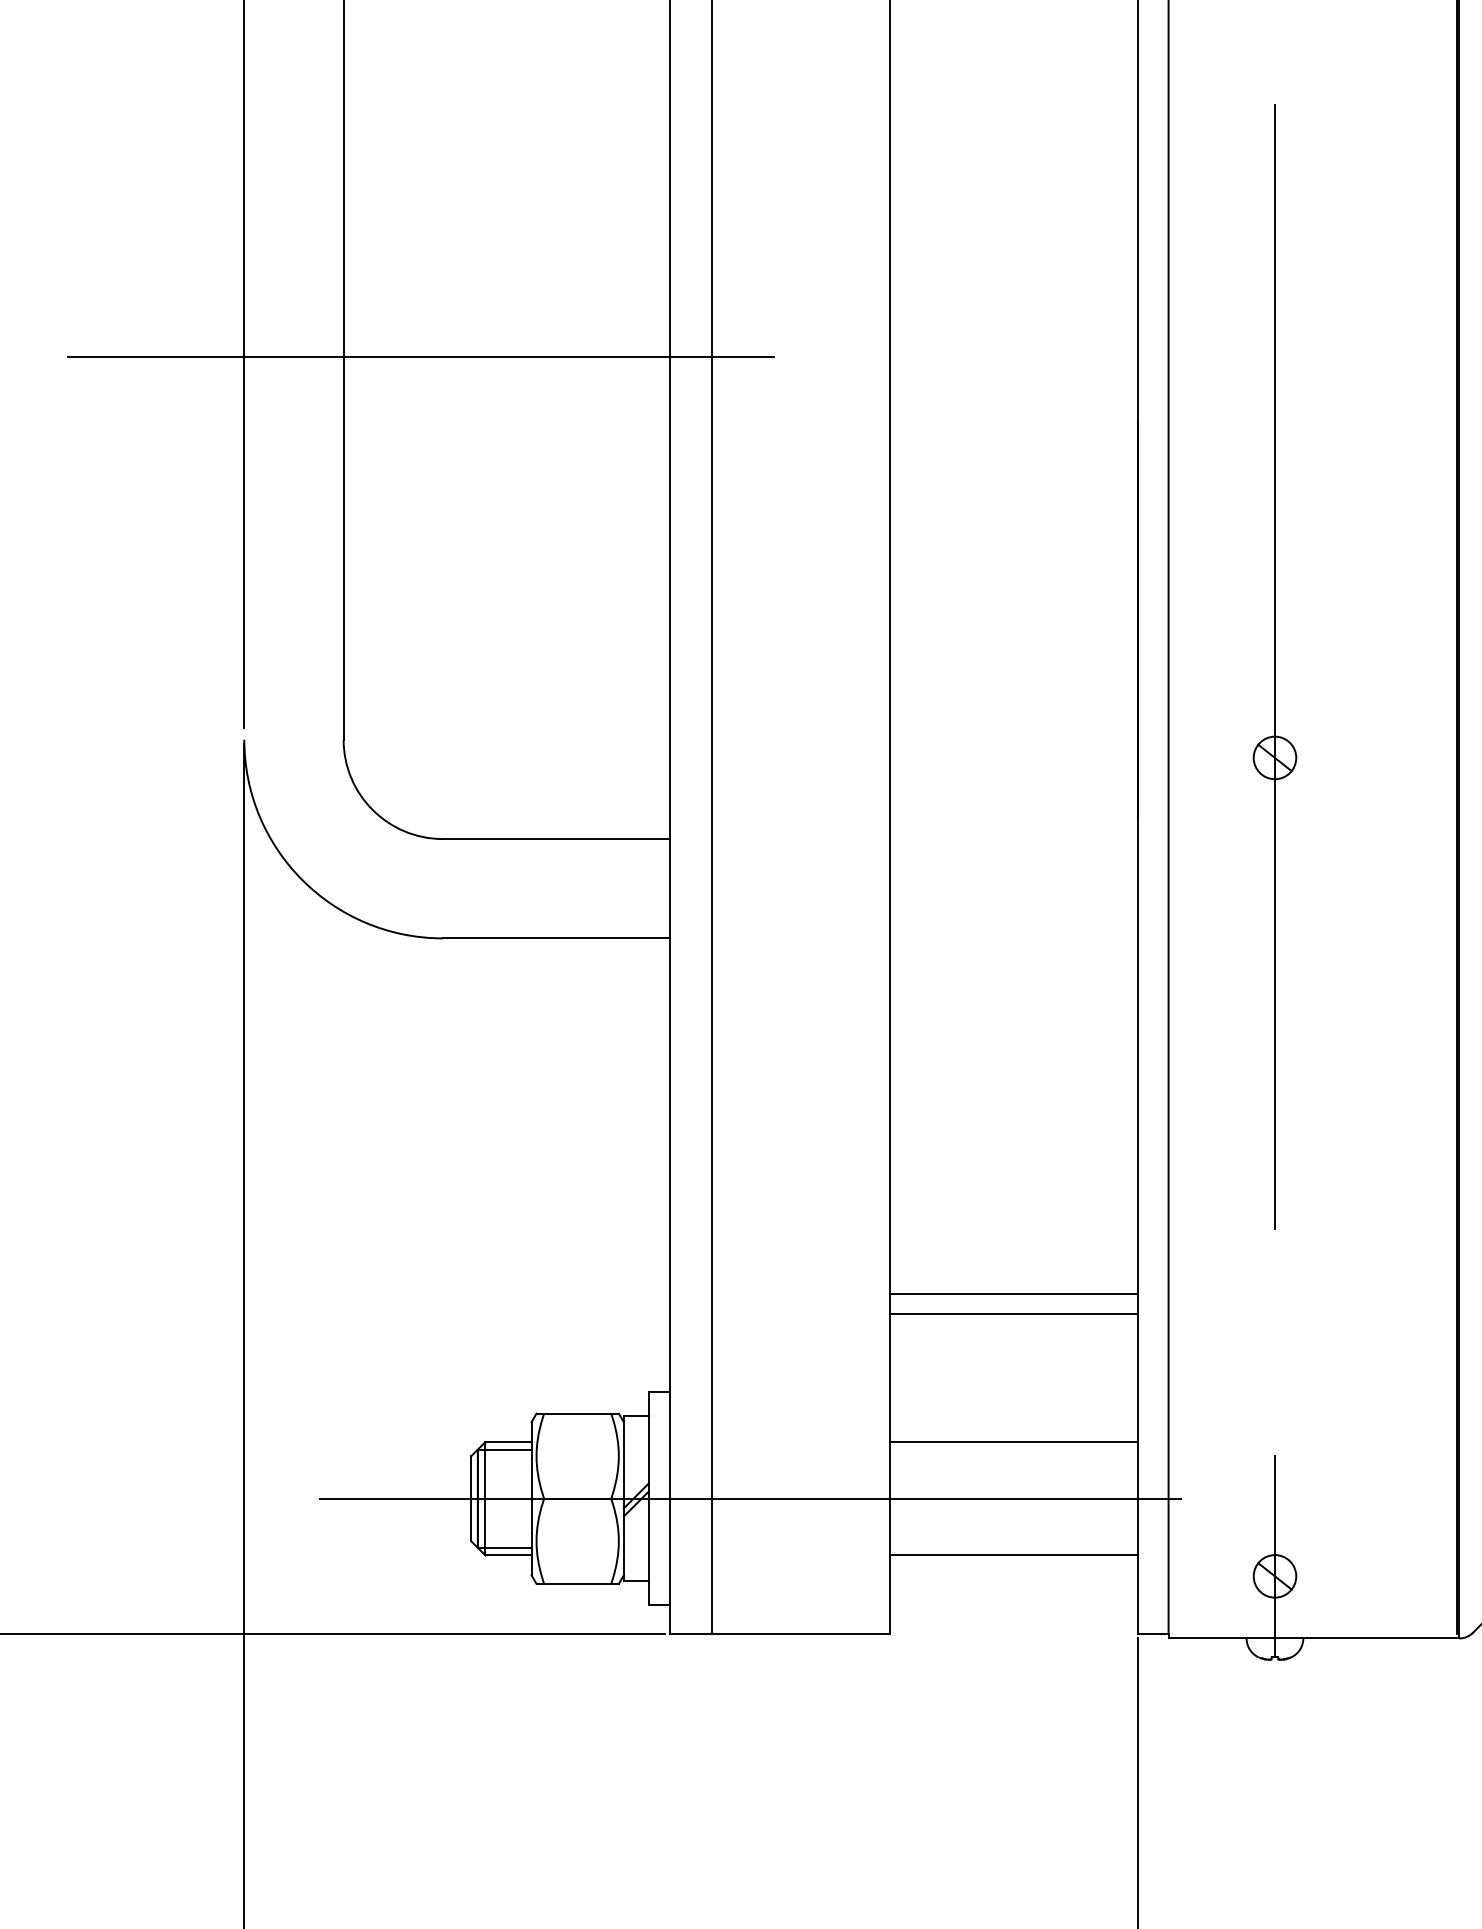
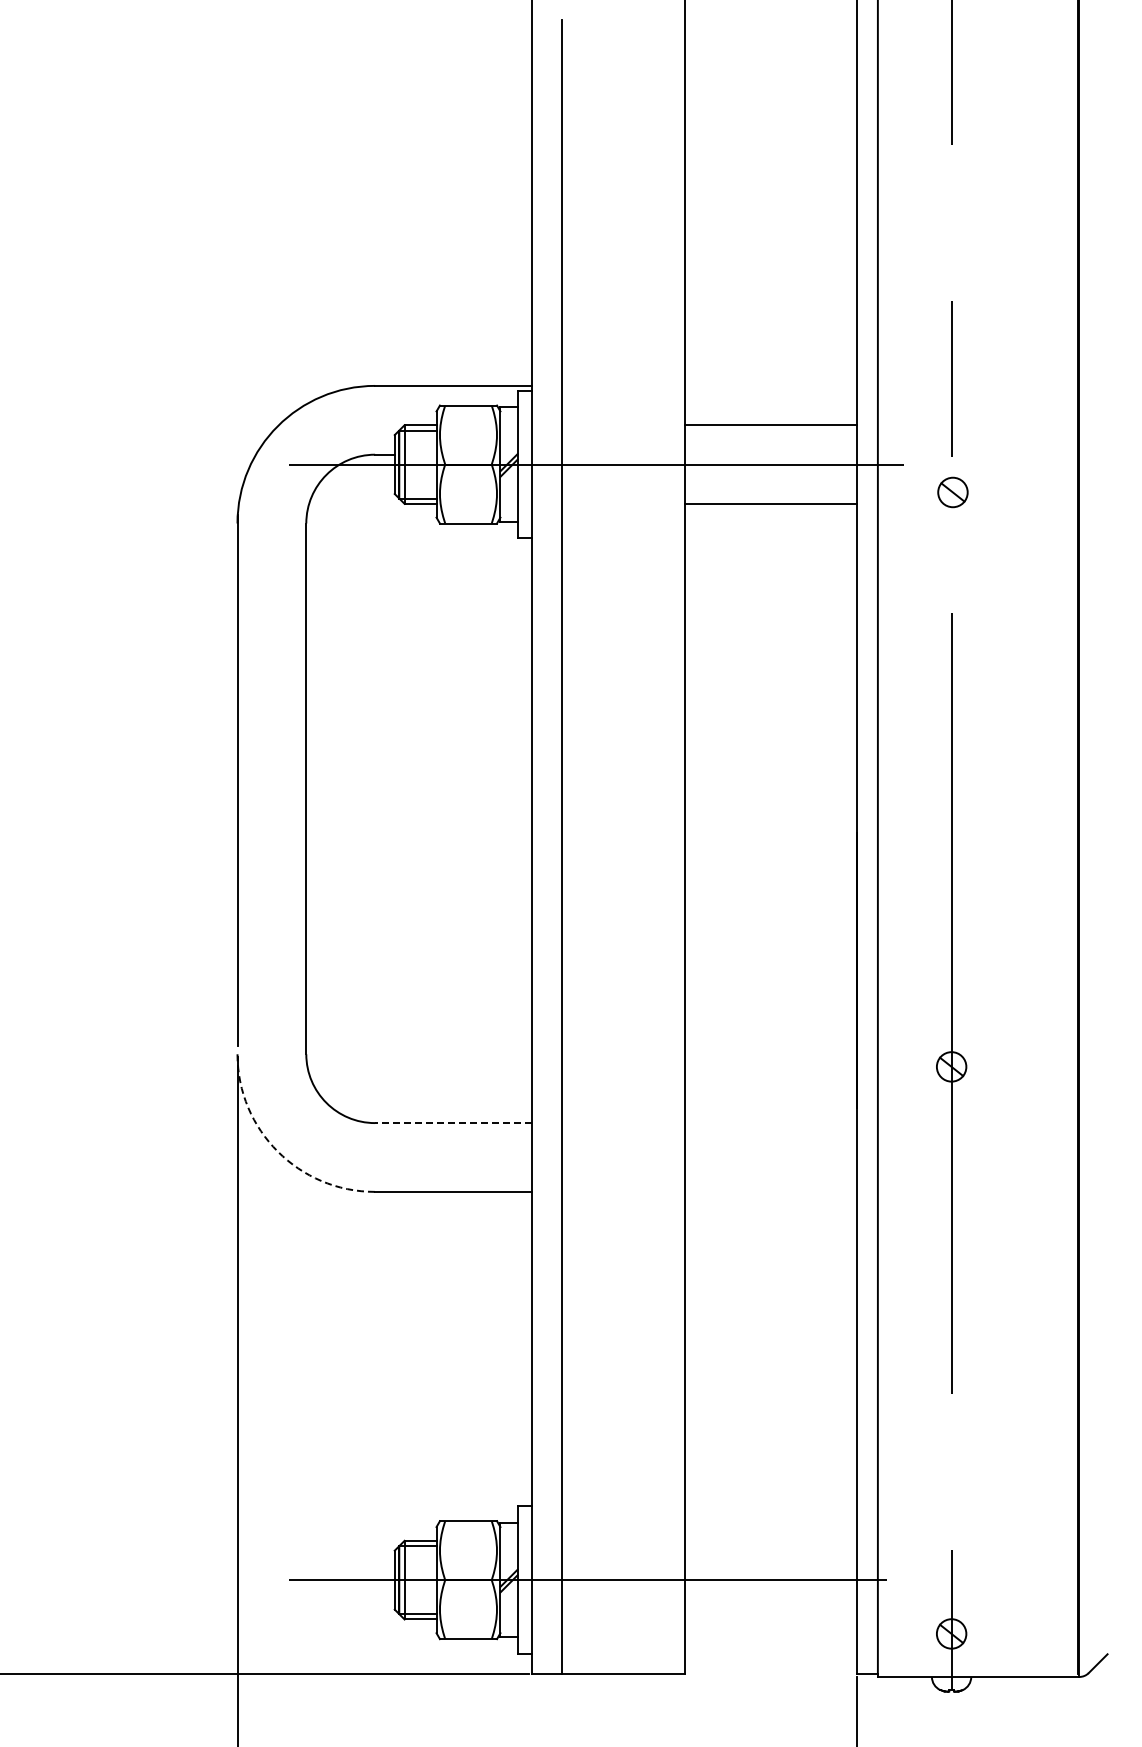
line: (420, 356) -> (359, 788), removed
line: (556, 839) -> (453, 1123), solid -> dashed
arc: (302, 880) -> (277, 1151), solid -> dashed
line: (1013, 1294) -> (770, 1438), removed
line: (1013, 1314) -> (770, 1452), removed
line: (1013, 1441) -> (770, 1540), removed
line: (1013, 1555) -> (770, 1619), removed

